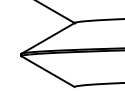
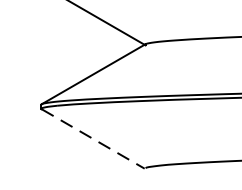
line: (48, 71) -> (93, 138), solid -> dashed

